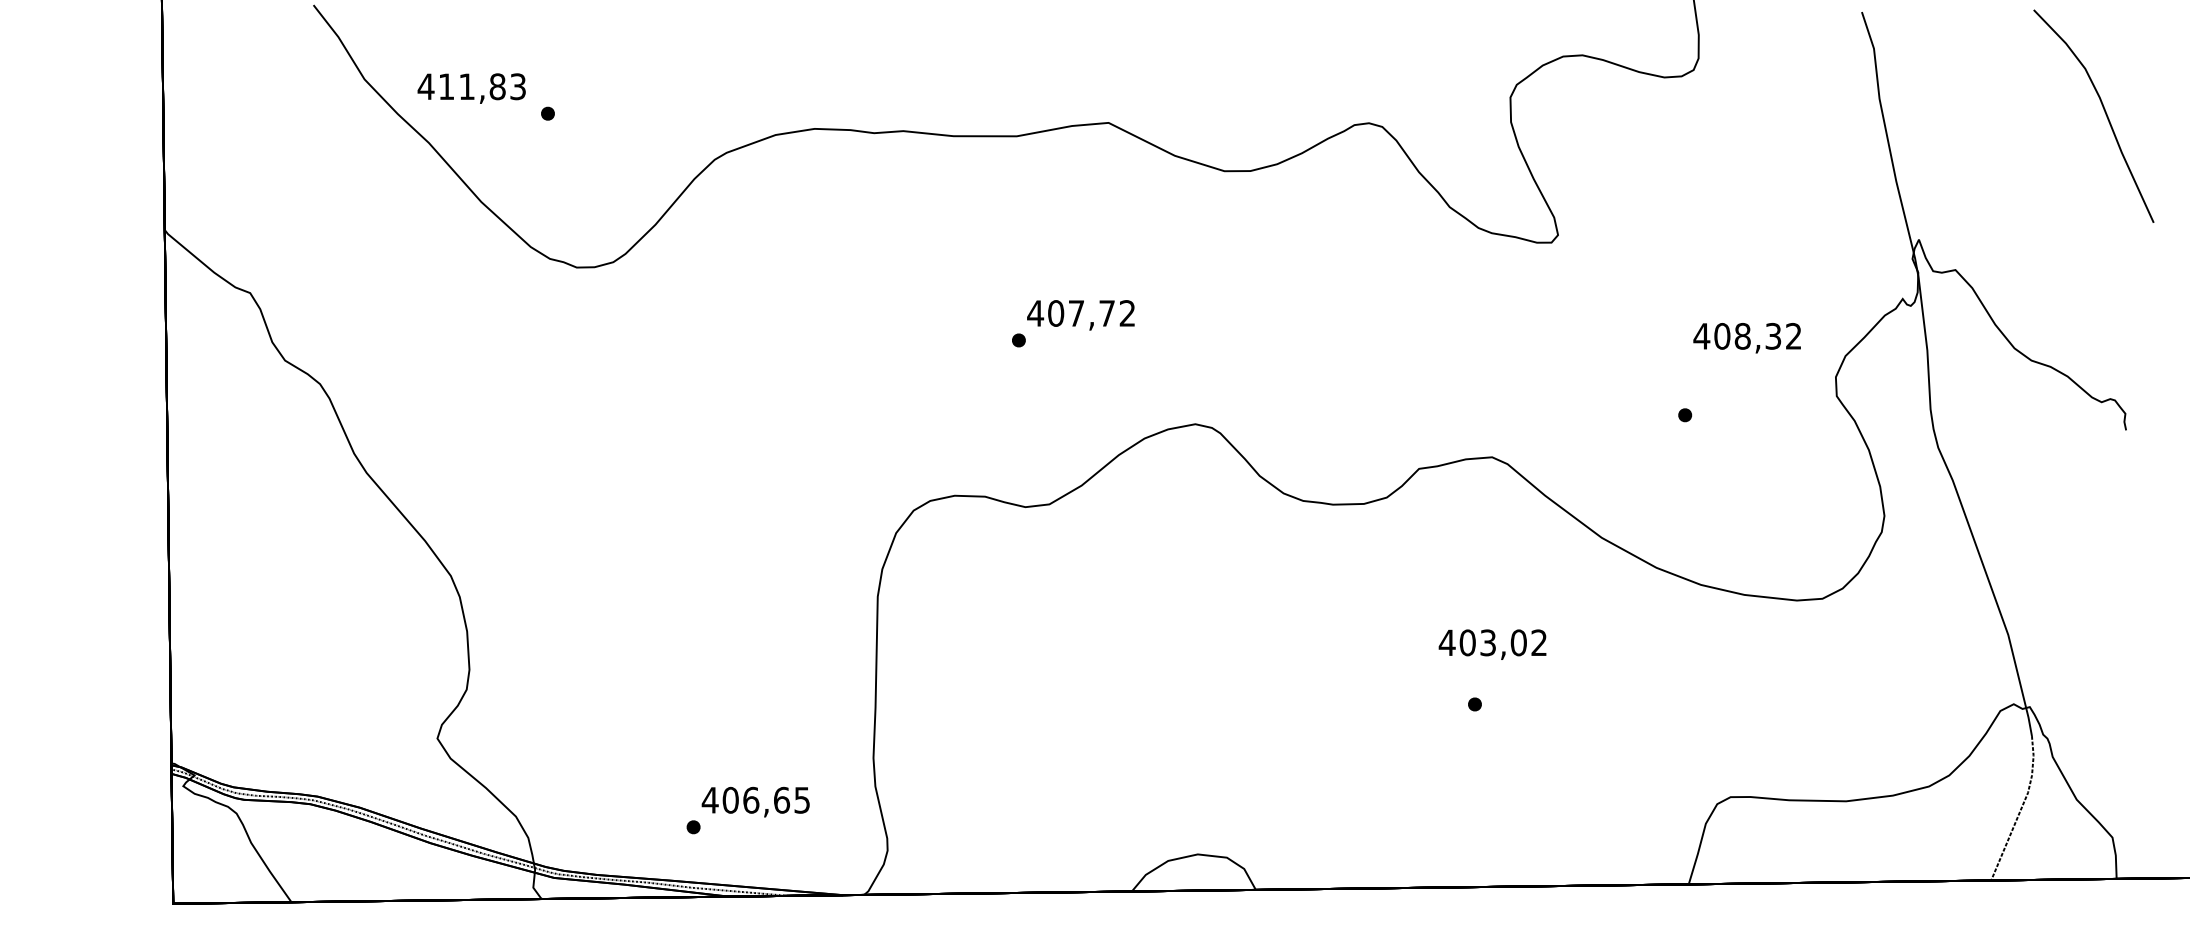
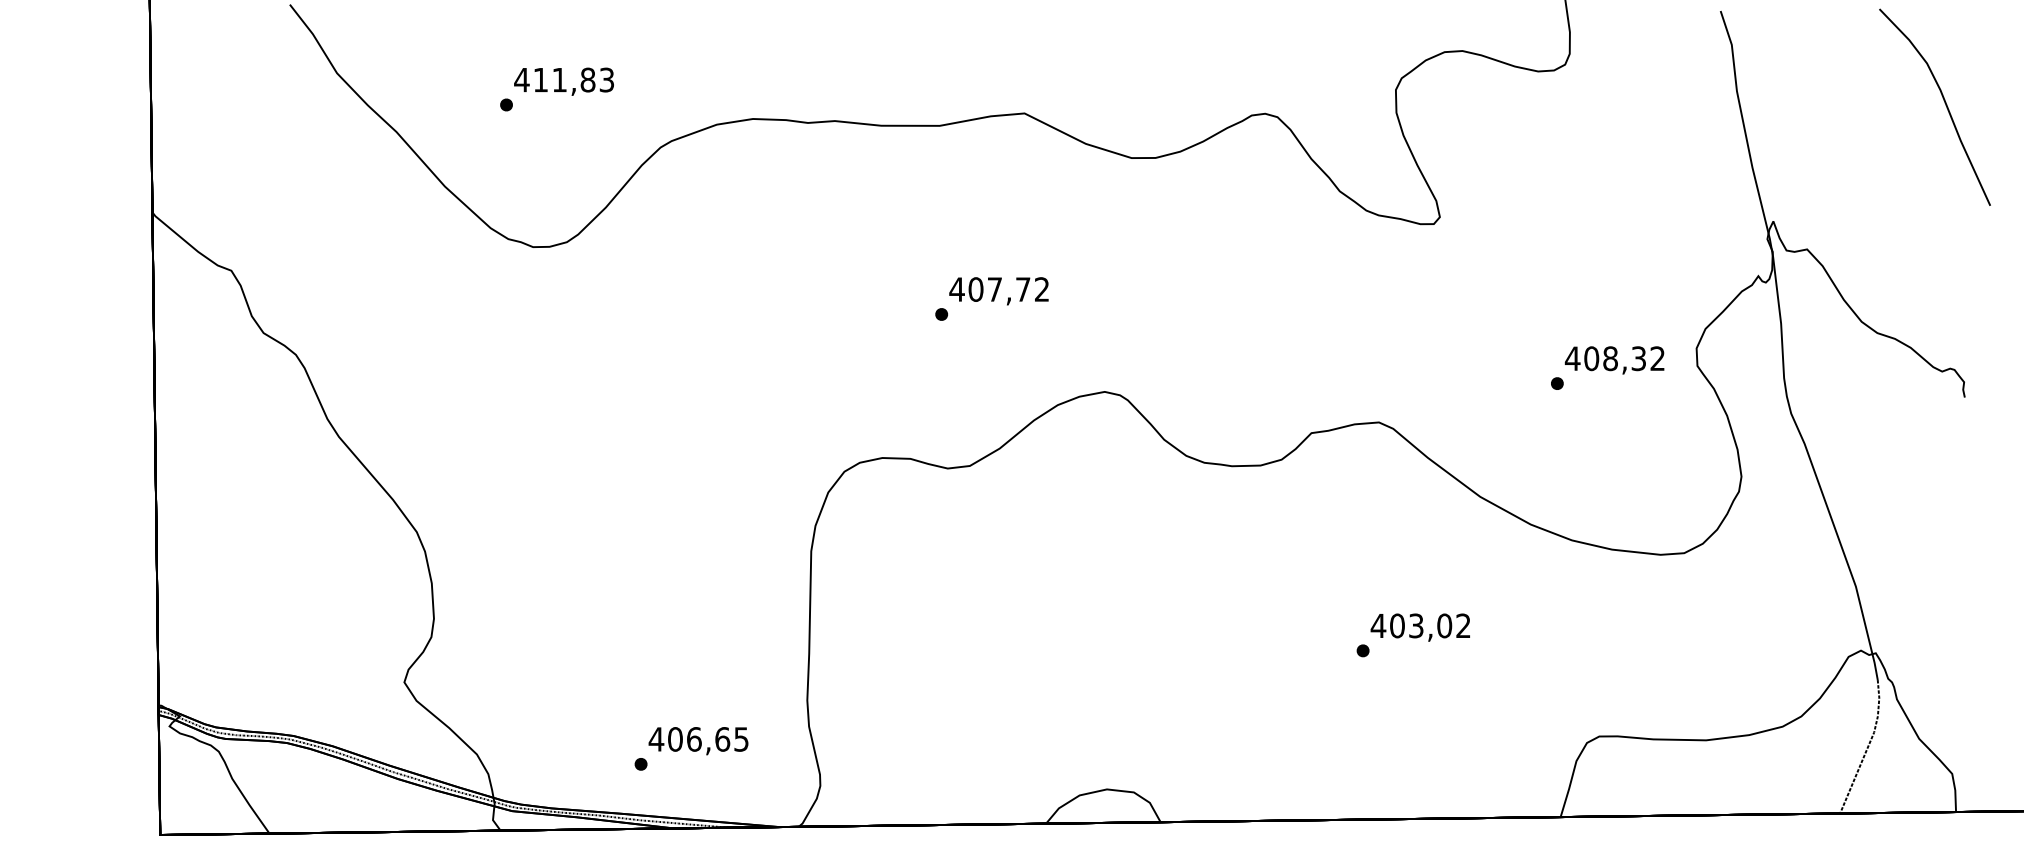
text: (471, 88) -> (563, 81), moved
text: (1747, 338) -> (1614, 360), moved
text: (1491, 644) -> (1419, 627), moved

